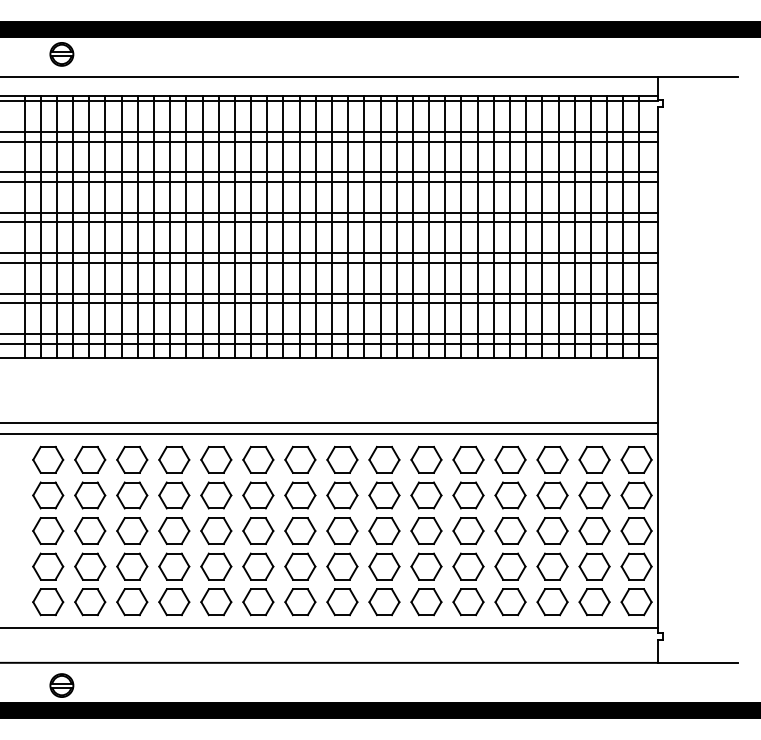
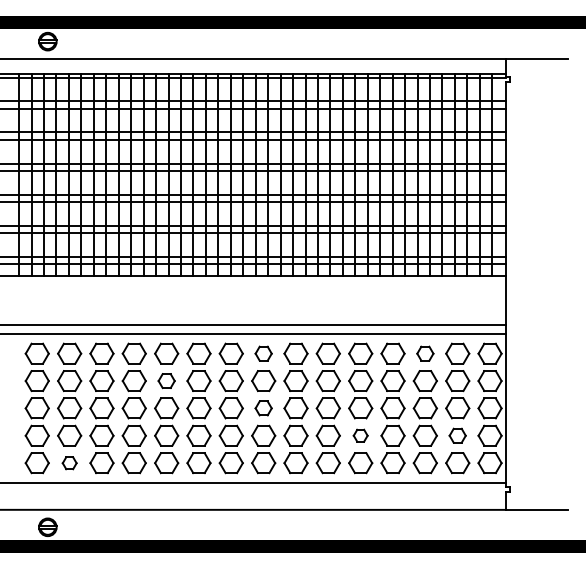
part: (342, 459) -> (263, 353), size x0.7
part: (552, 459) -> (425, 353), size x0.7
part: (216, 495) -> (166, 381), size x0.7
part: (342, 530) -> (263, 408), size x0.7
part: (468, 566) -> (360, 435), size x0.6
part: (594, 566) -> (457, 435), size x0.7
part: (90, 602) -> (69, 463), size x0.6

